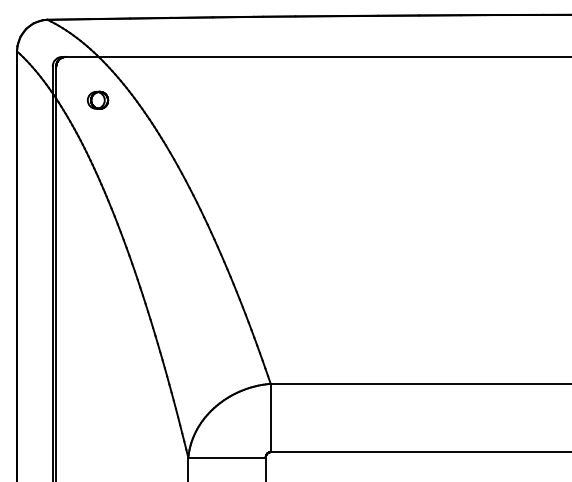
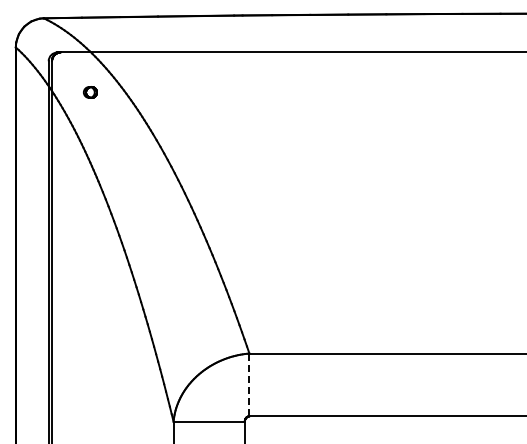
part: (98, 100) -> (90, 92), size x0.7
line: (270, 417) -> (249, 384), solid -> dashed

